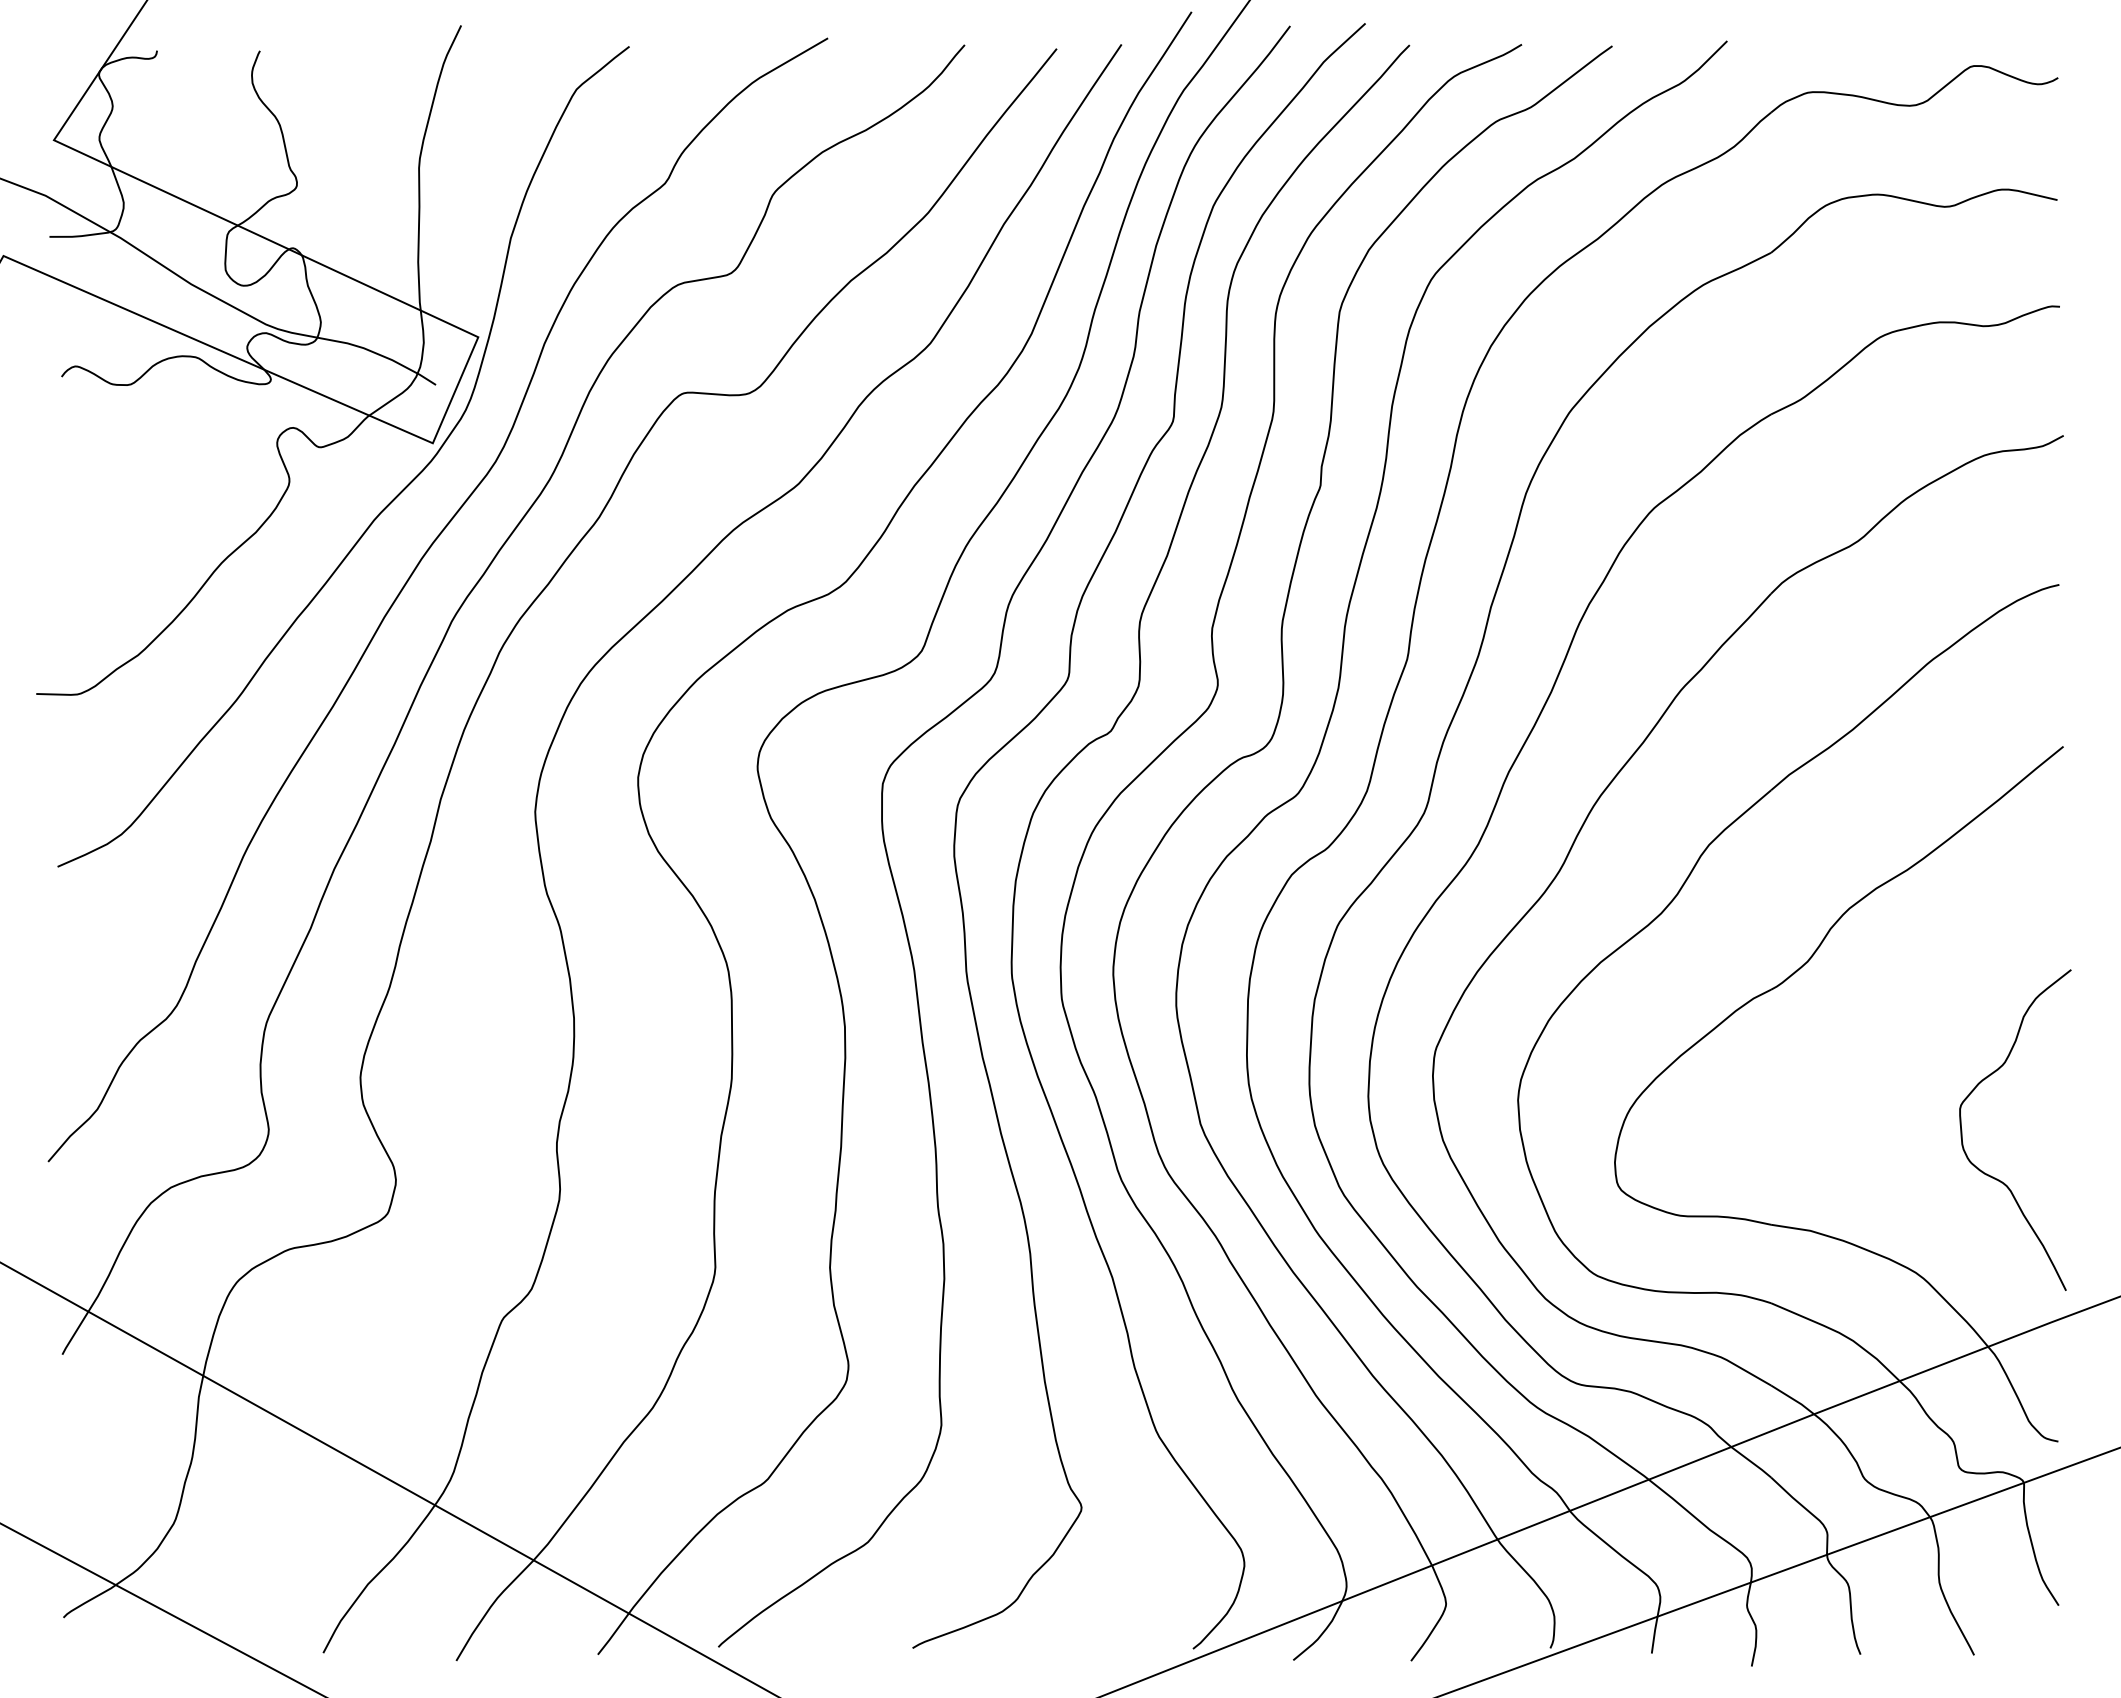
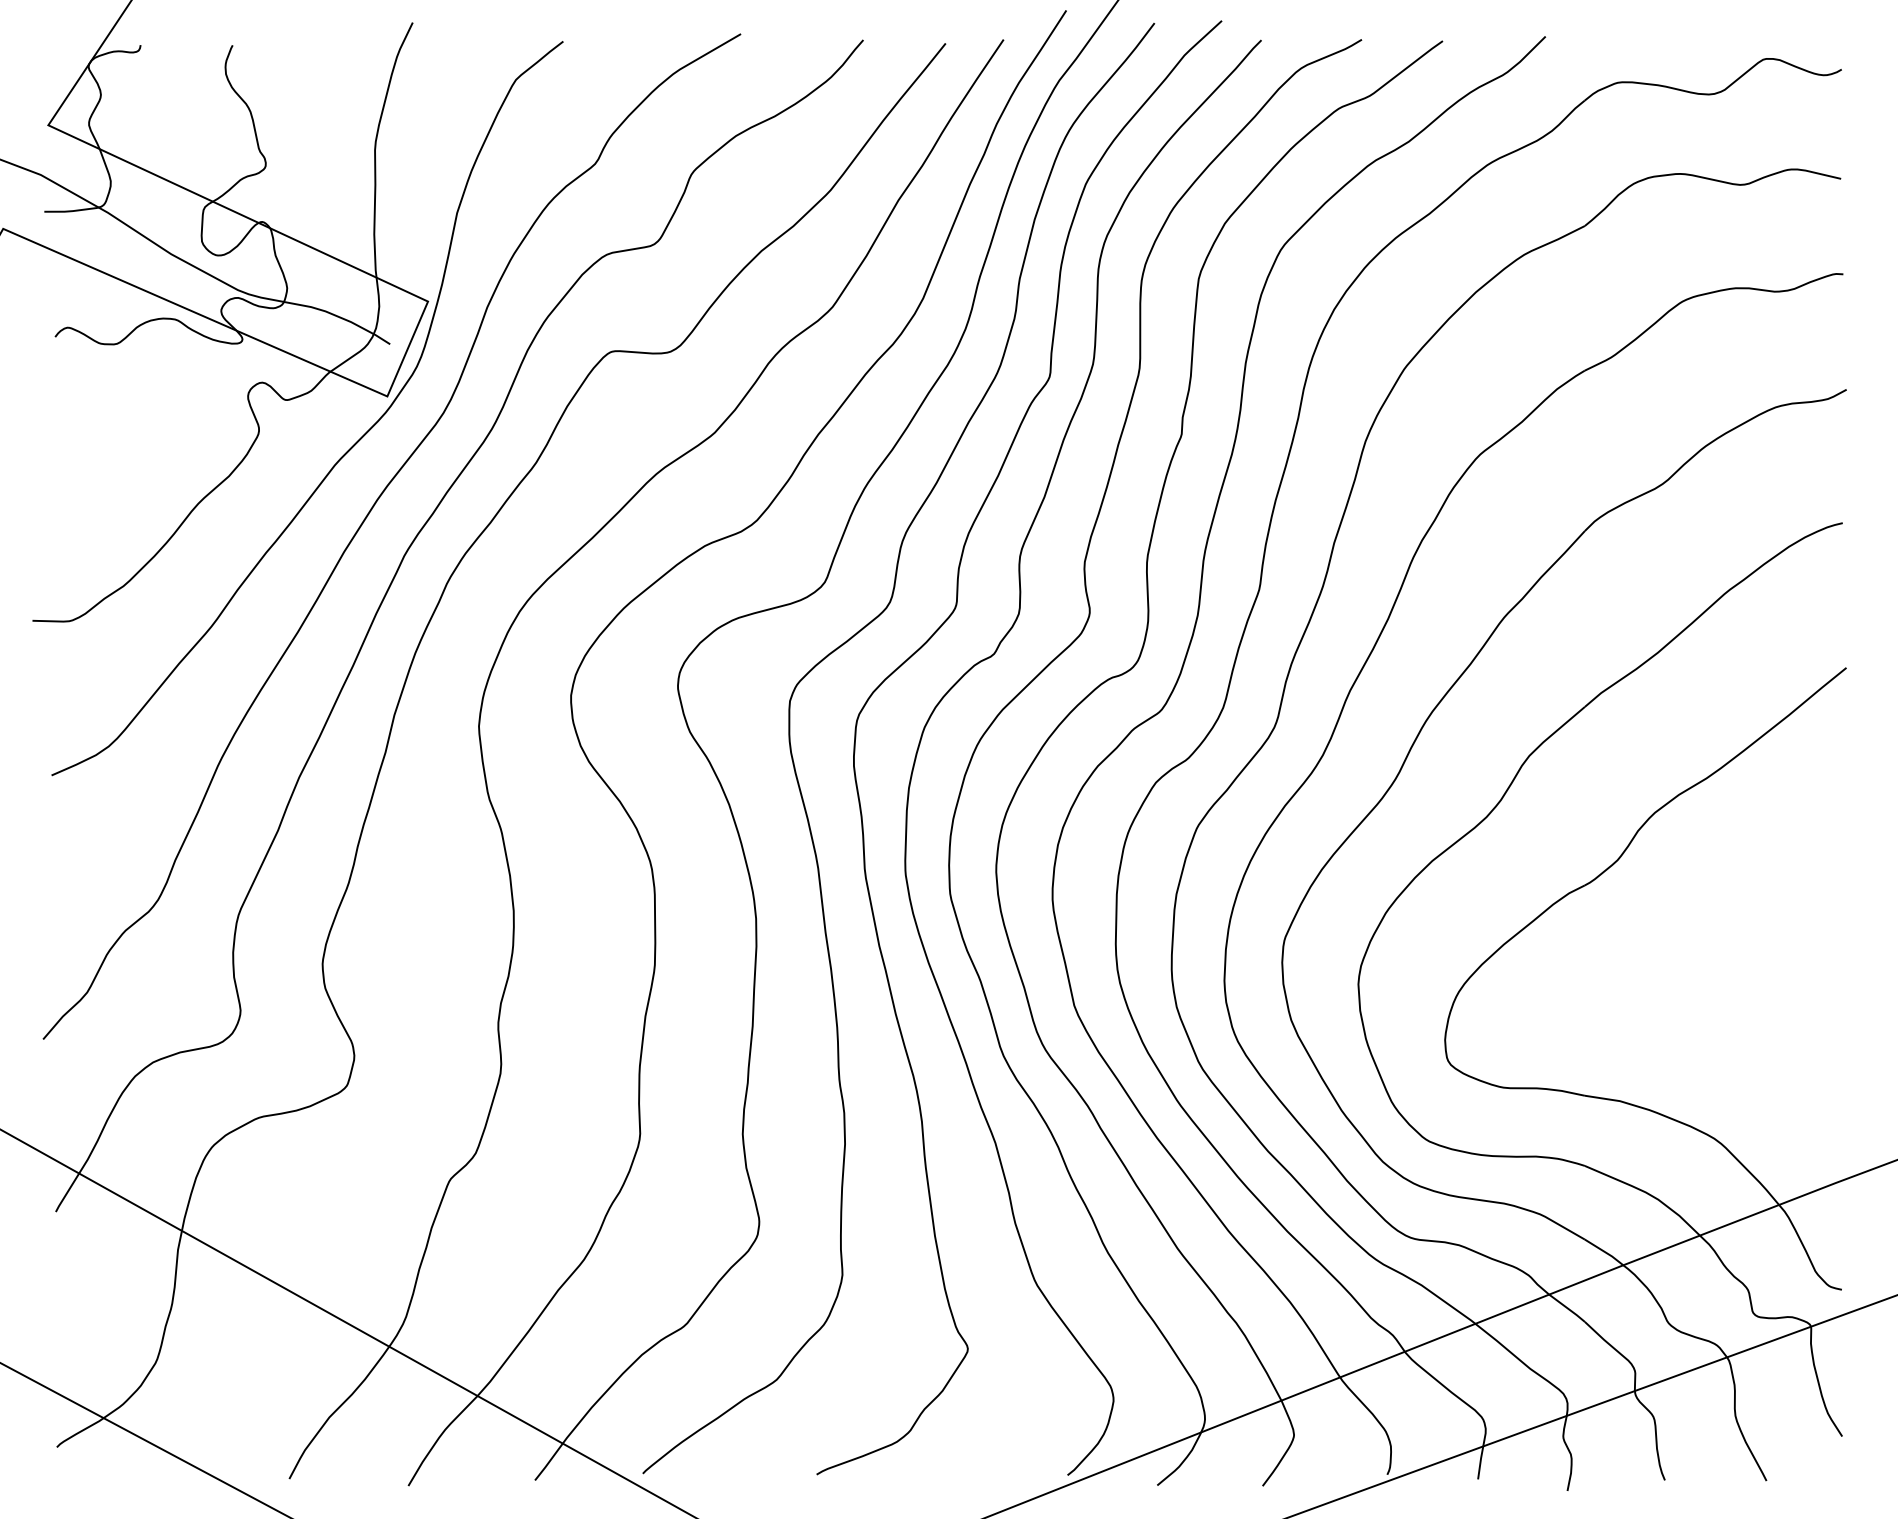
curve: (1991, 1175) -> (1782, 1051), removed

